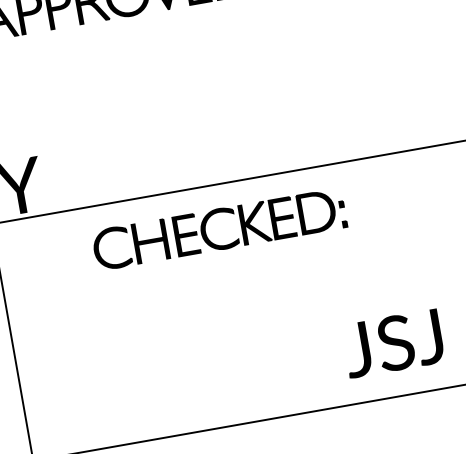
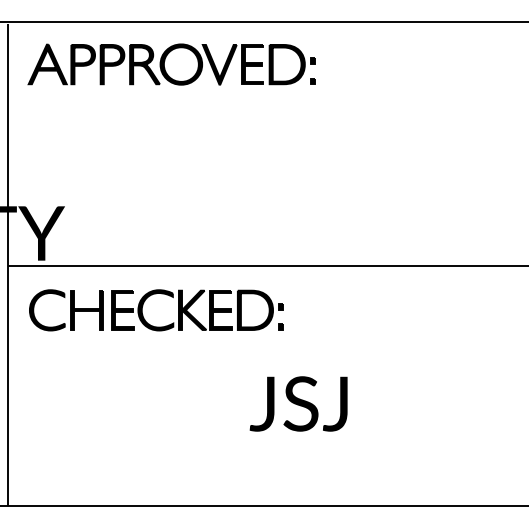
part: (206, 227) -> (143, 306), moved
text: (392, 343) -> (298, 403), moved

